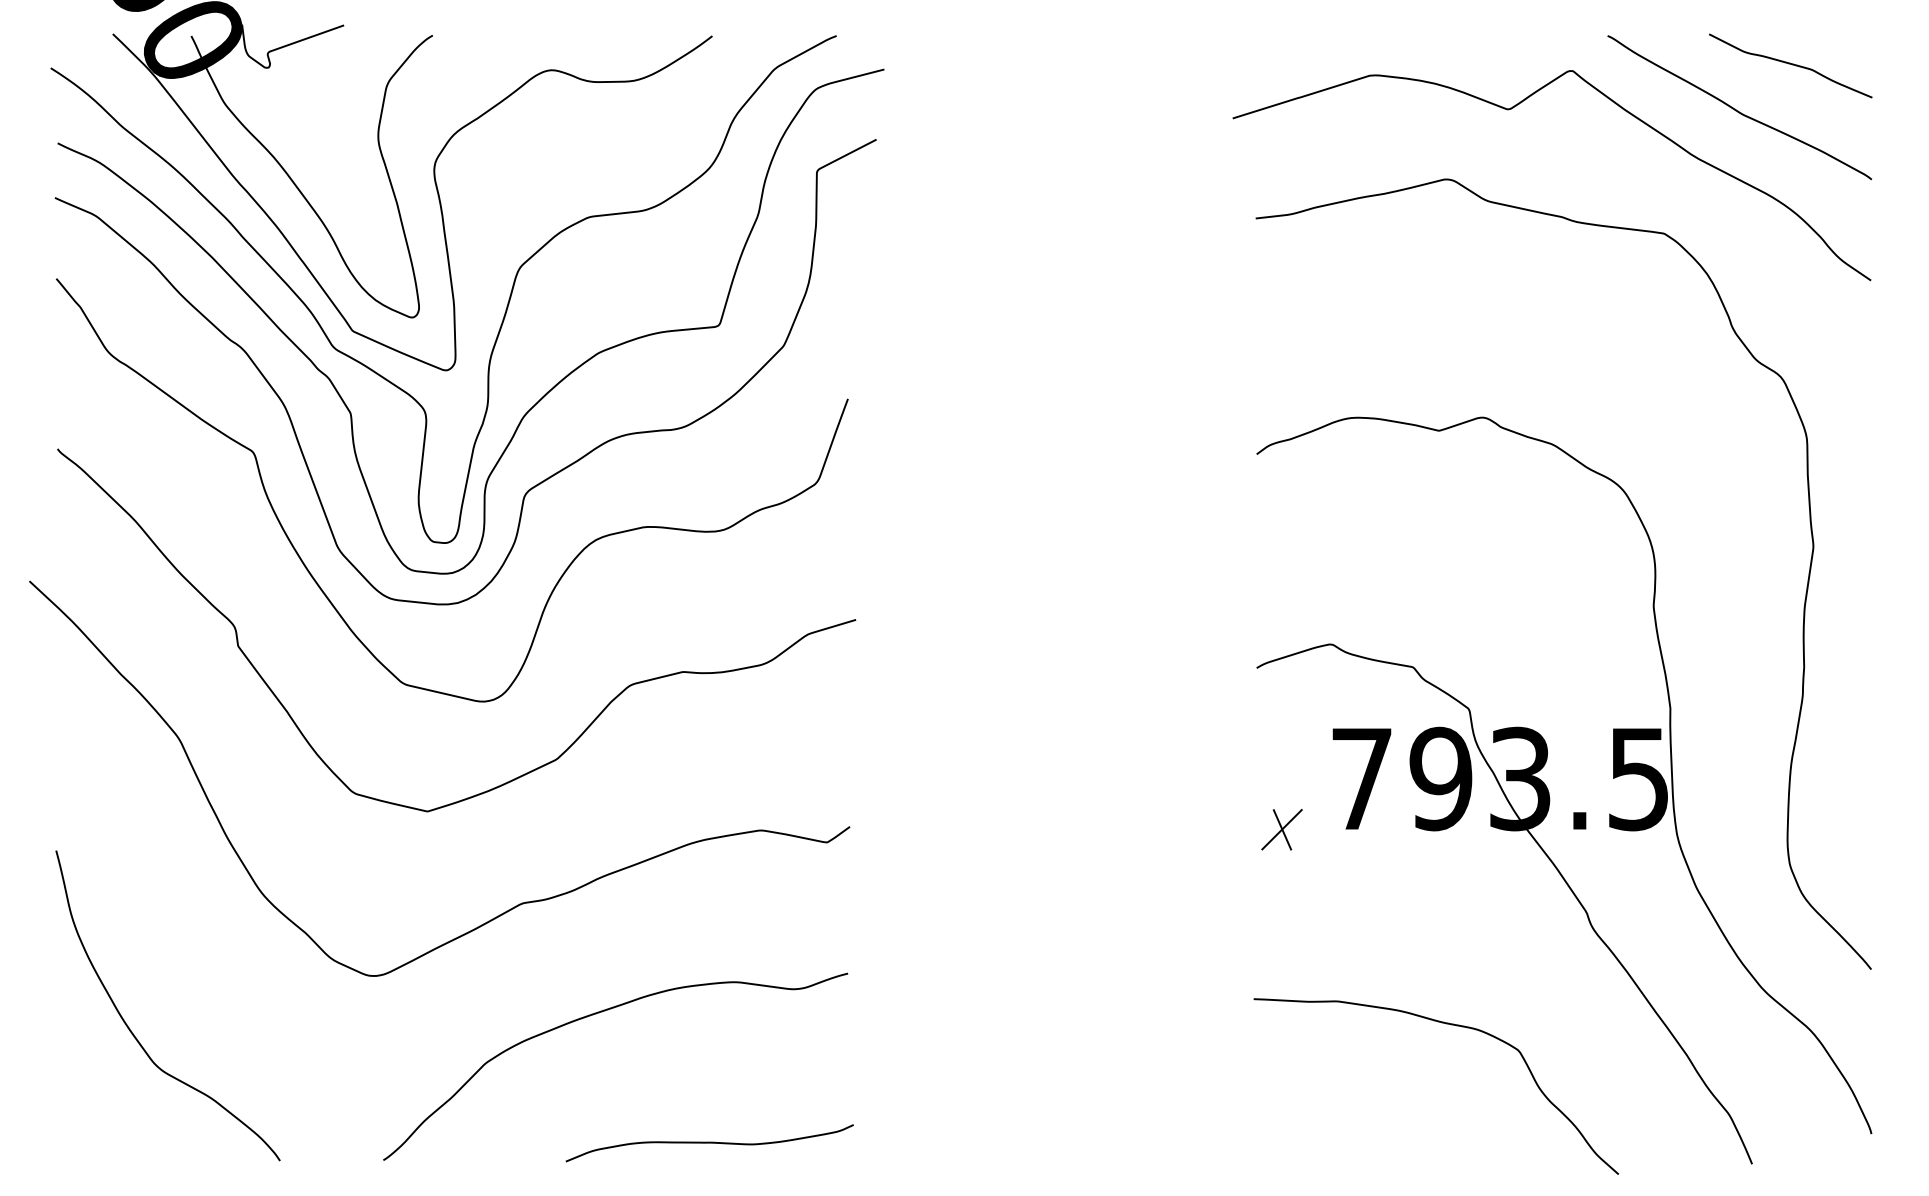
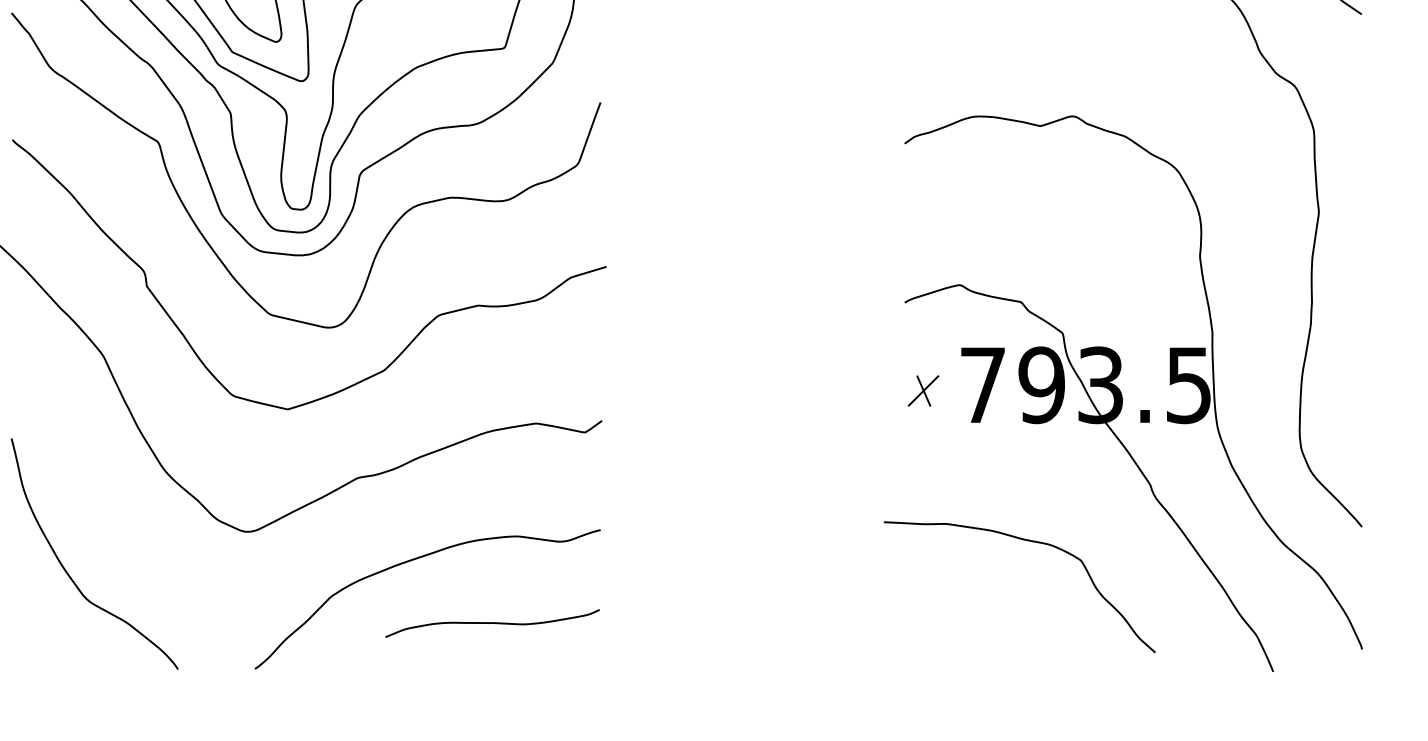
part: (1281, 829) -> (923, 390), moved
curve: (1446, 1024) -> (1027, 541), moved
curve: (709, 1143) -> (492, 623), moved

